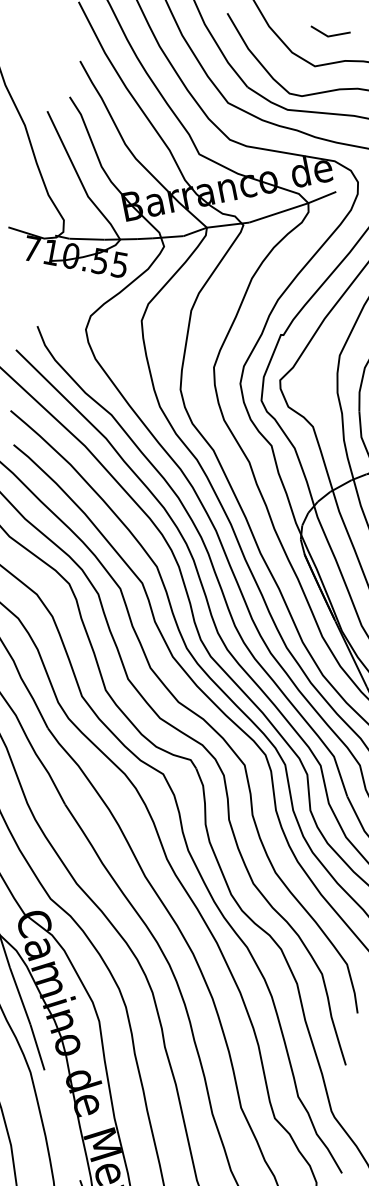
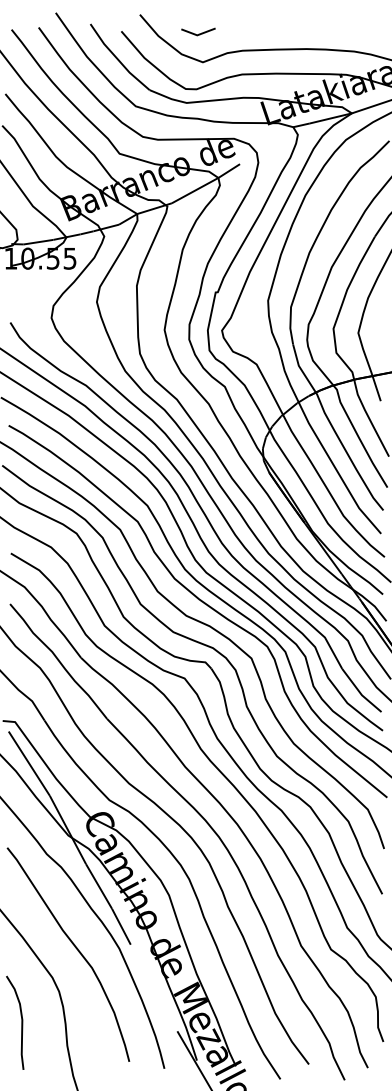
line: (329, 34) -> (198, 33), moved

